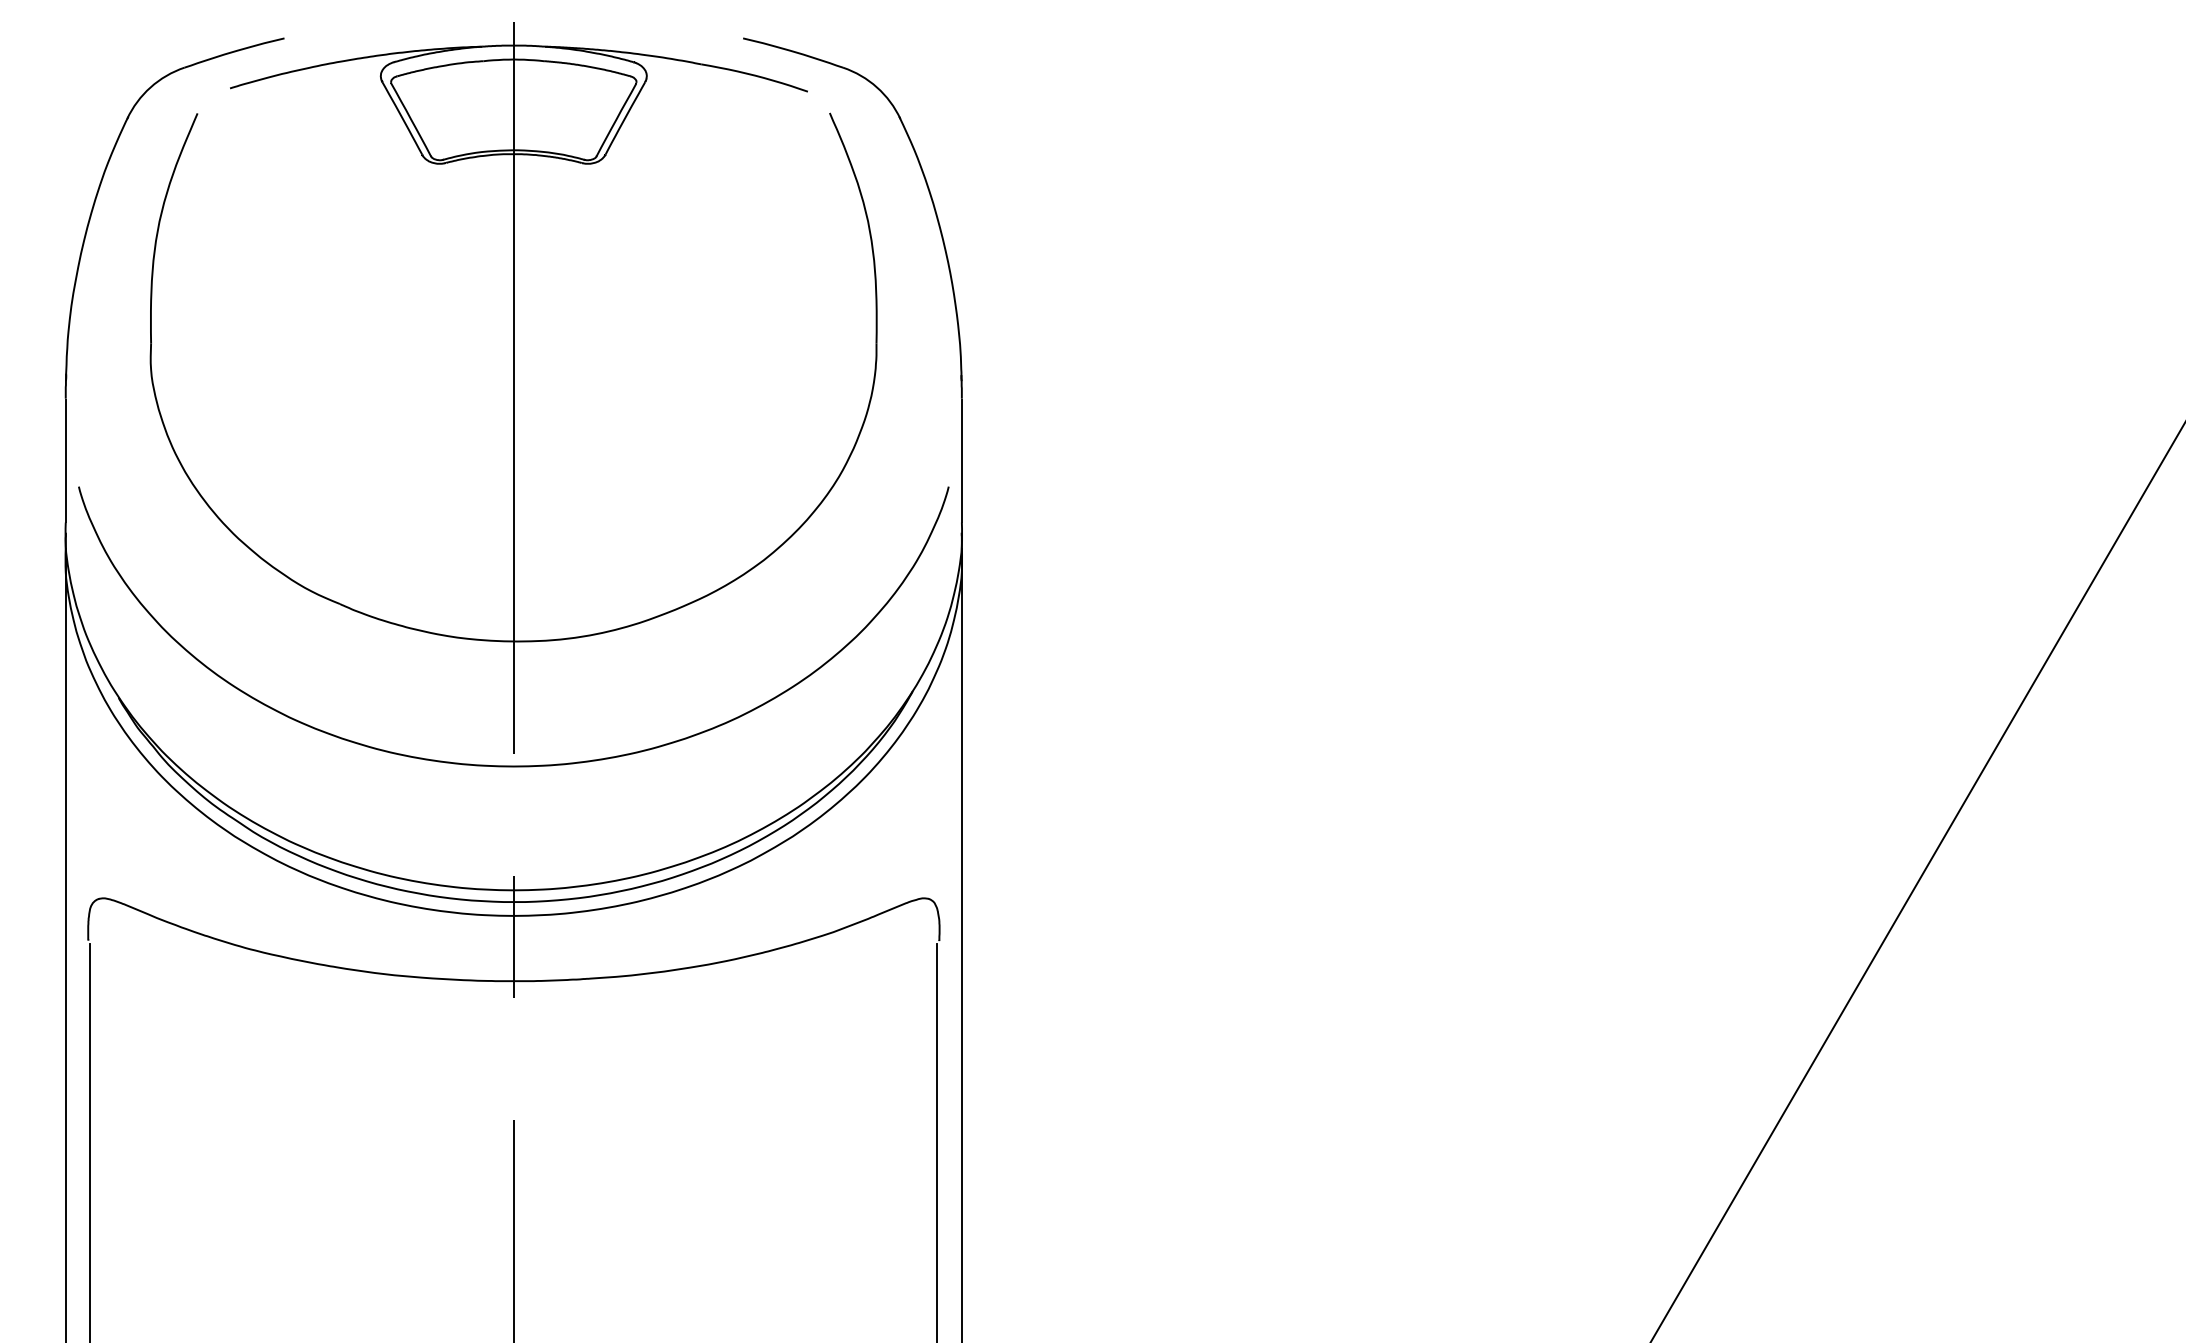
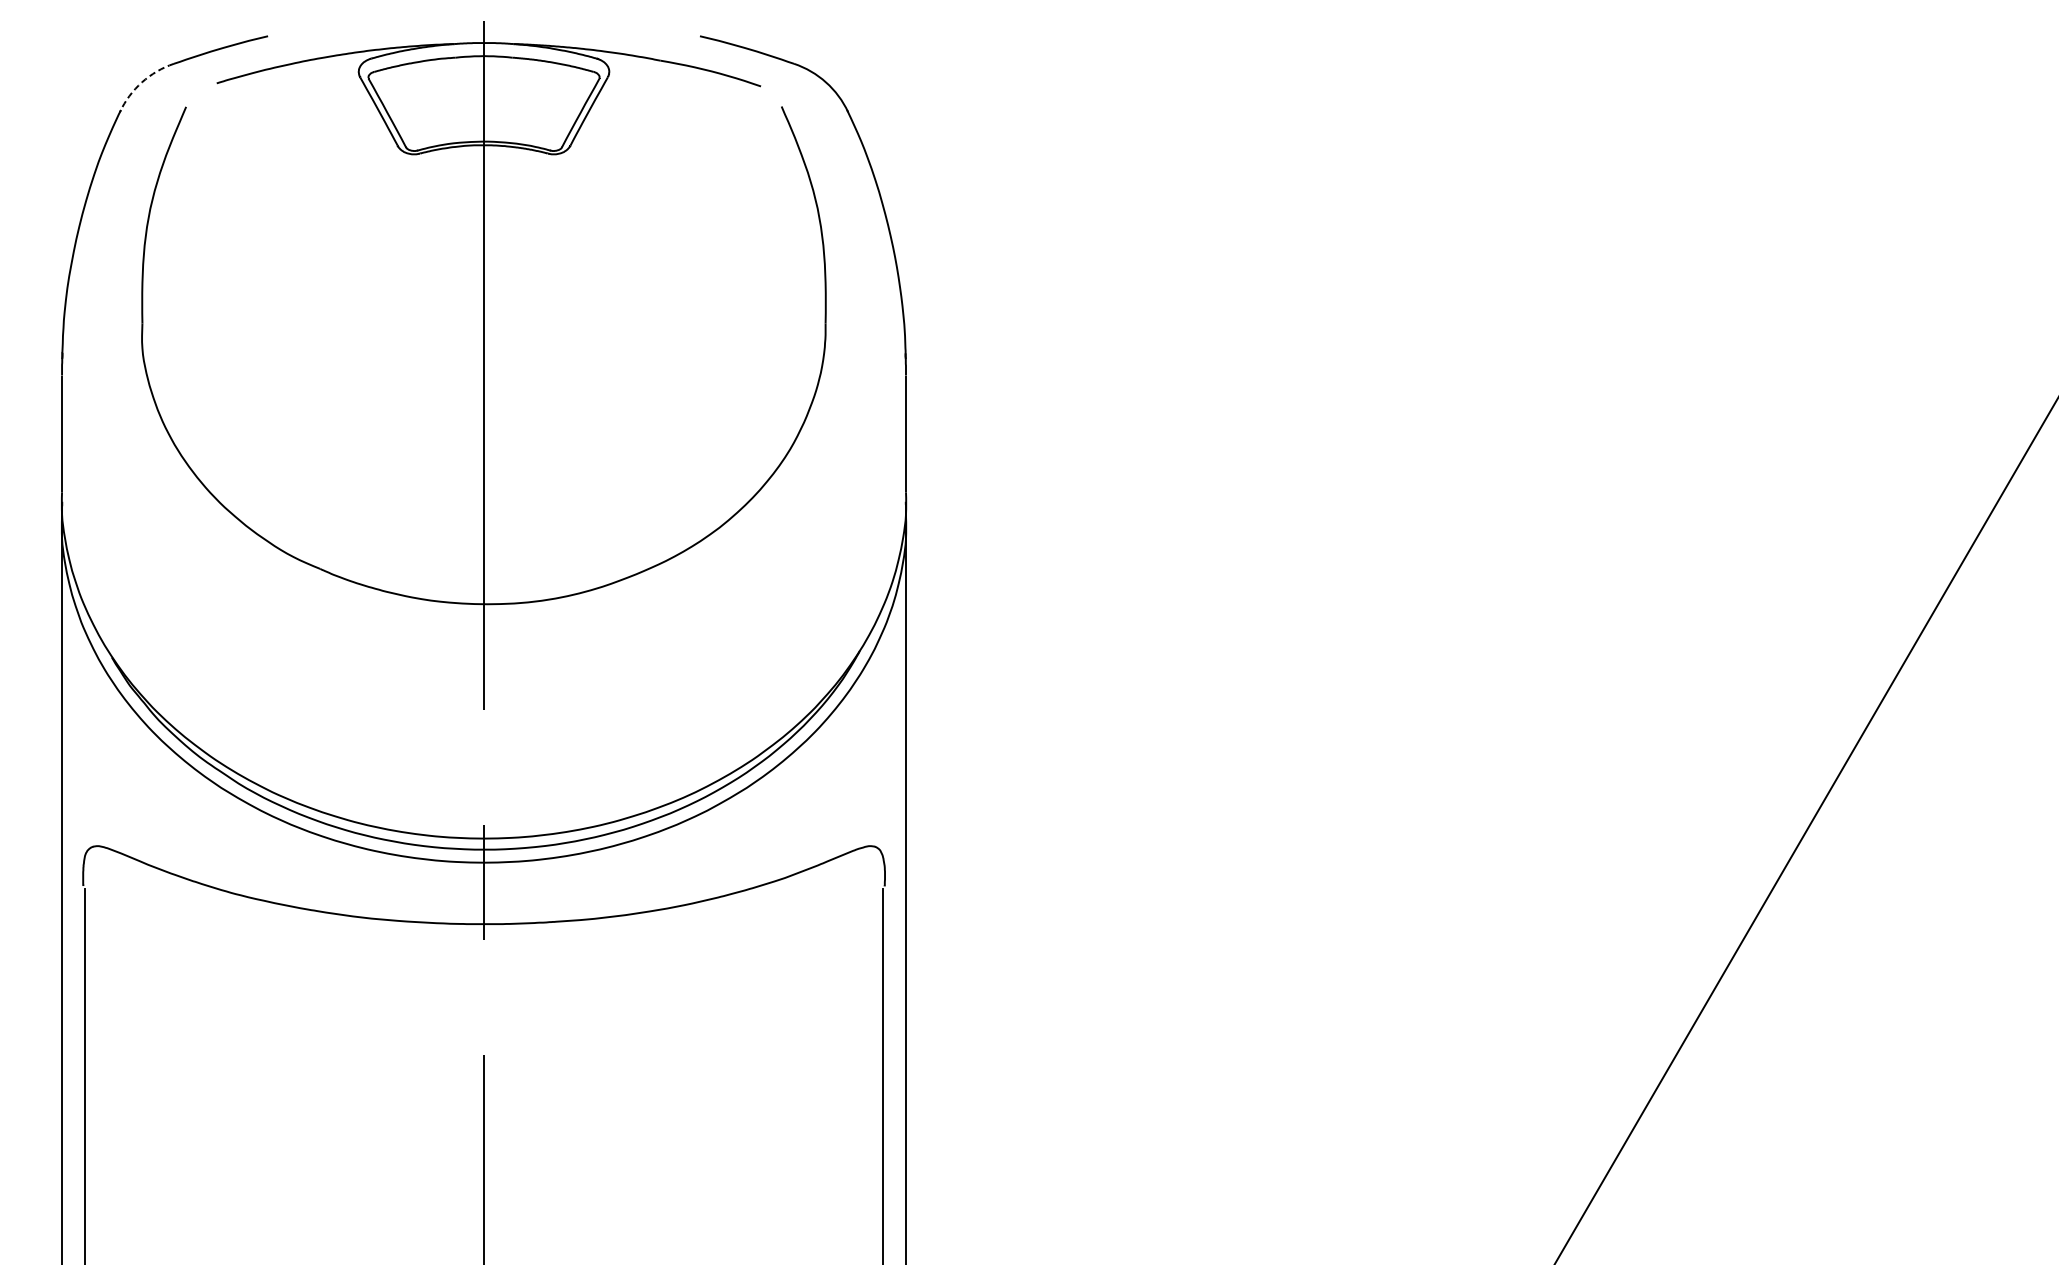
arc: (150, 87) -> (141, 82), solid -> dashed
curve: (513, 765) -> (483, 721), removed

